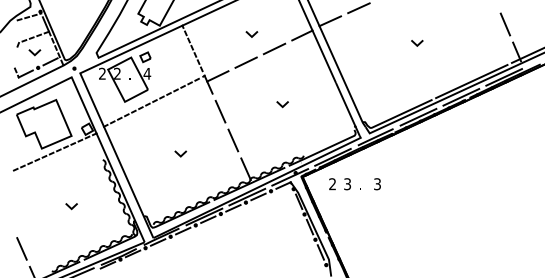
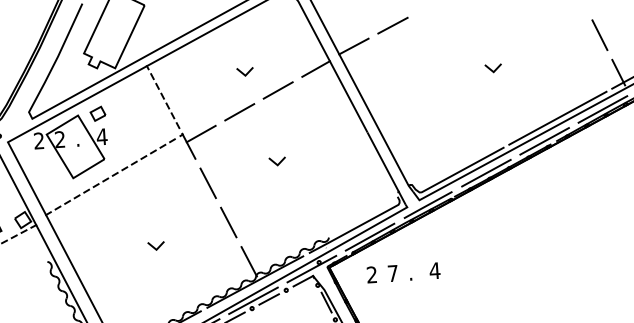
line: (416, 43) -> (492, 68), moved
line: (281, 104) -> (275, 161), moved
text: (347, 184) -> (392, 273), 3 -> 7
text: (377, 184) -> (434, 271), 3 -> 4

